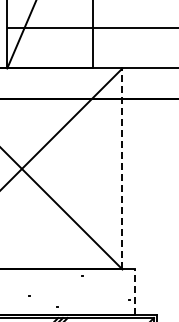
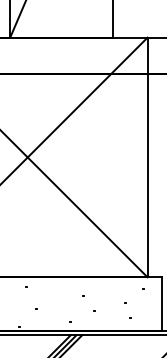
line: (122, 168) -> (147, 156), dashed -> solid
line: (134, 292) -> (161, 304), dashed -> solid

